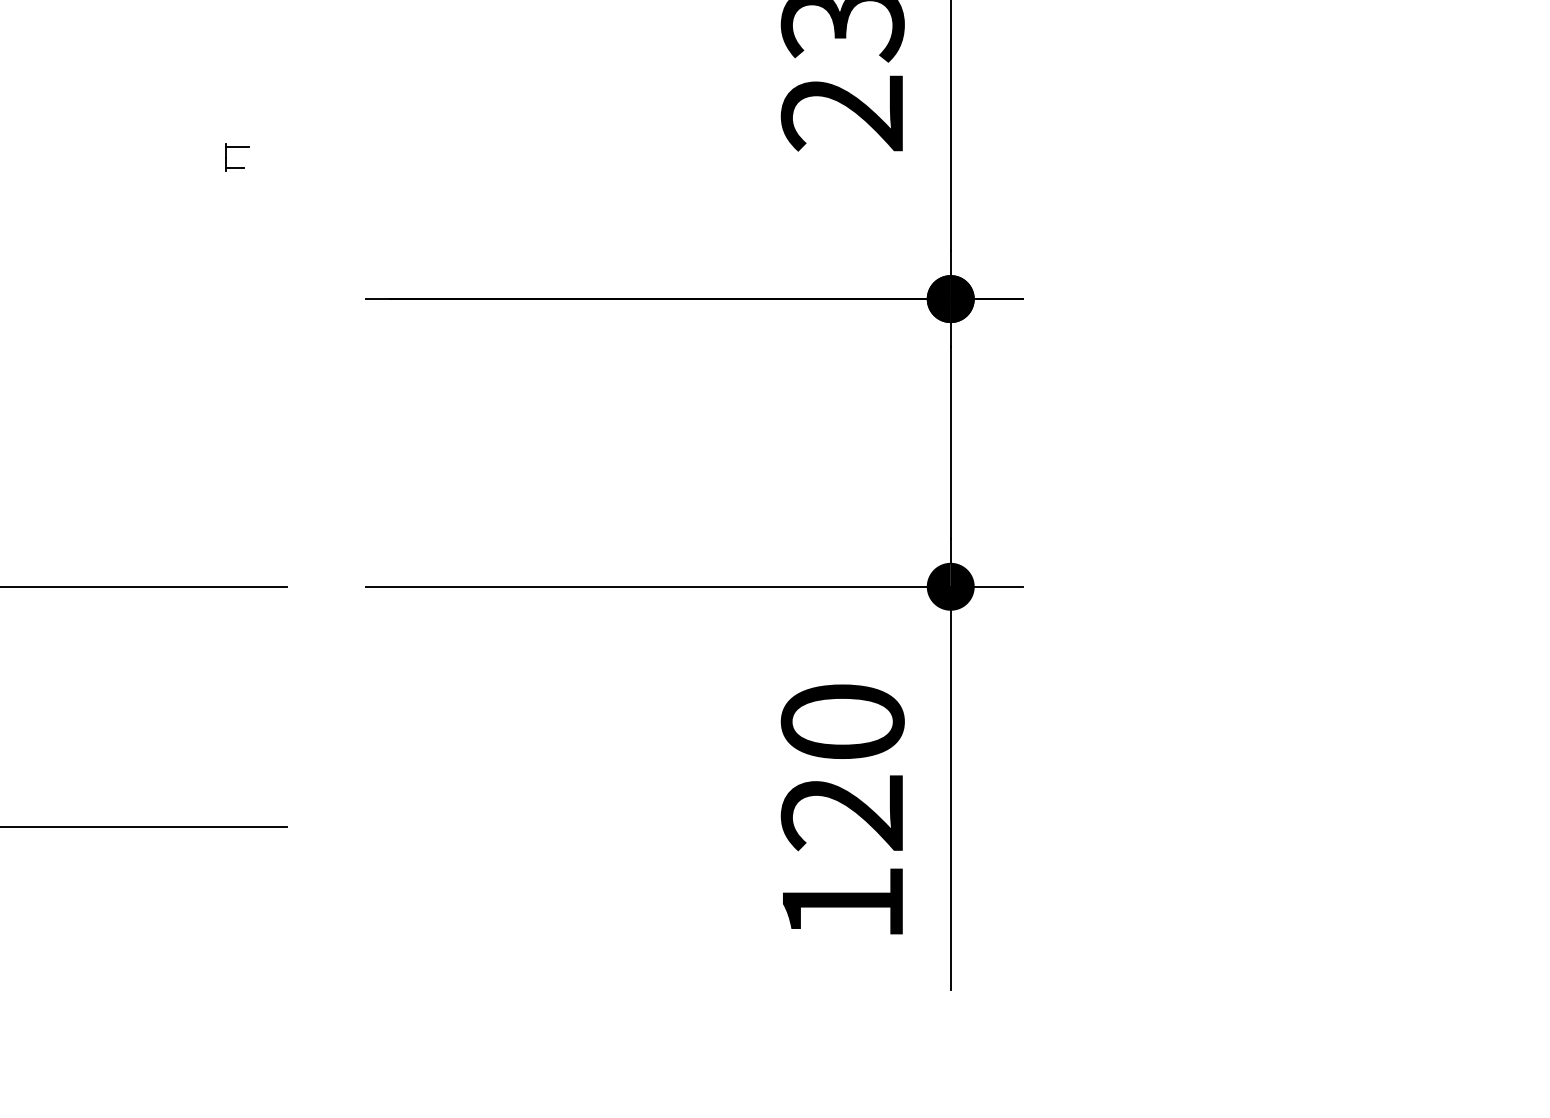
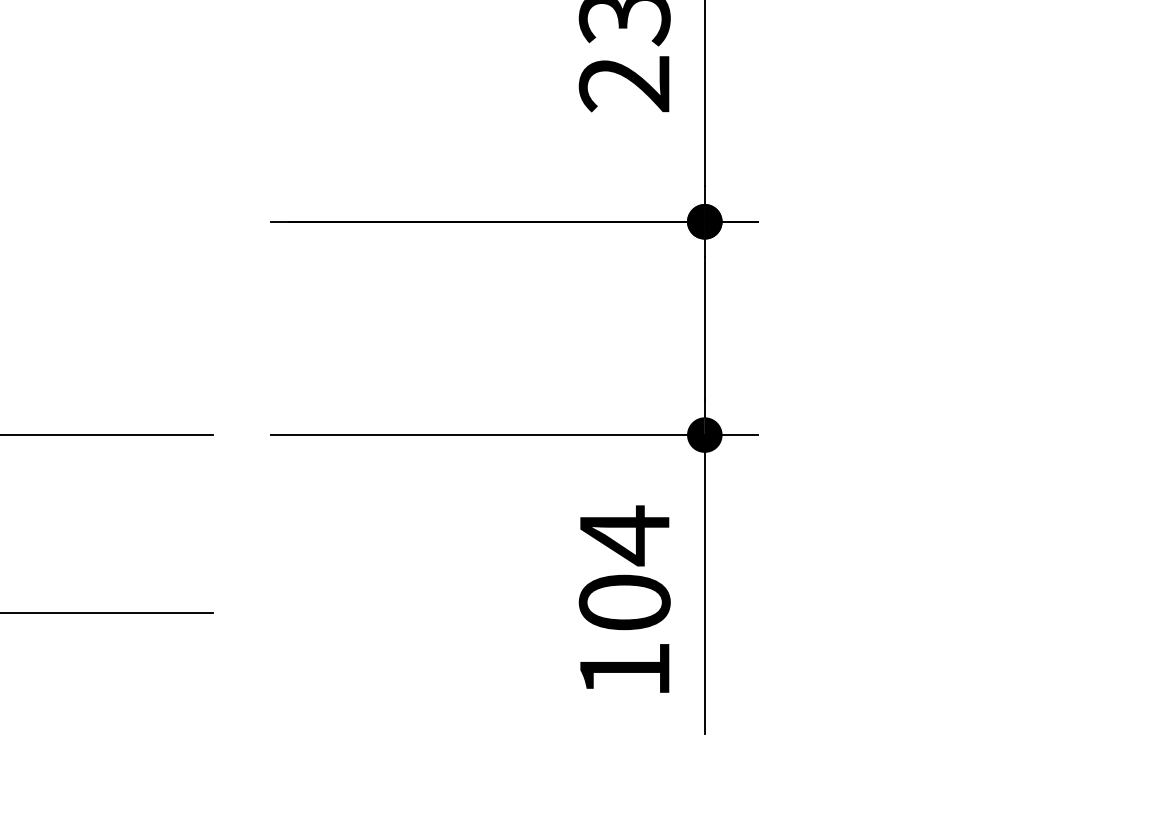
part: (236, 147) -> (175, 109), removed
text: (842, 766) -> (624, 568), 120 -> 104

